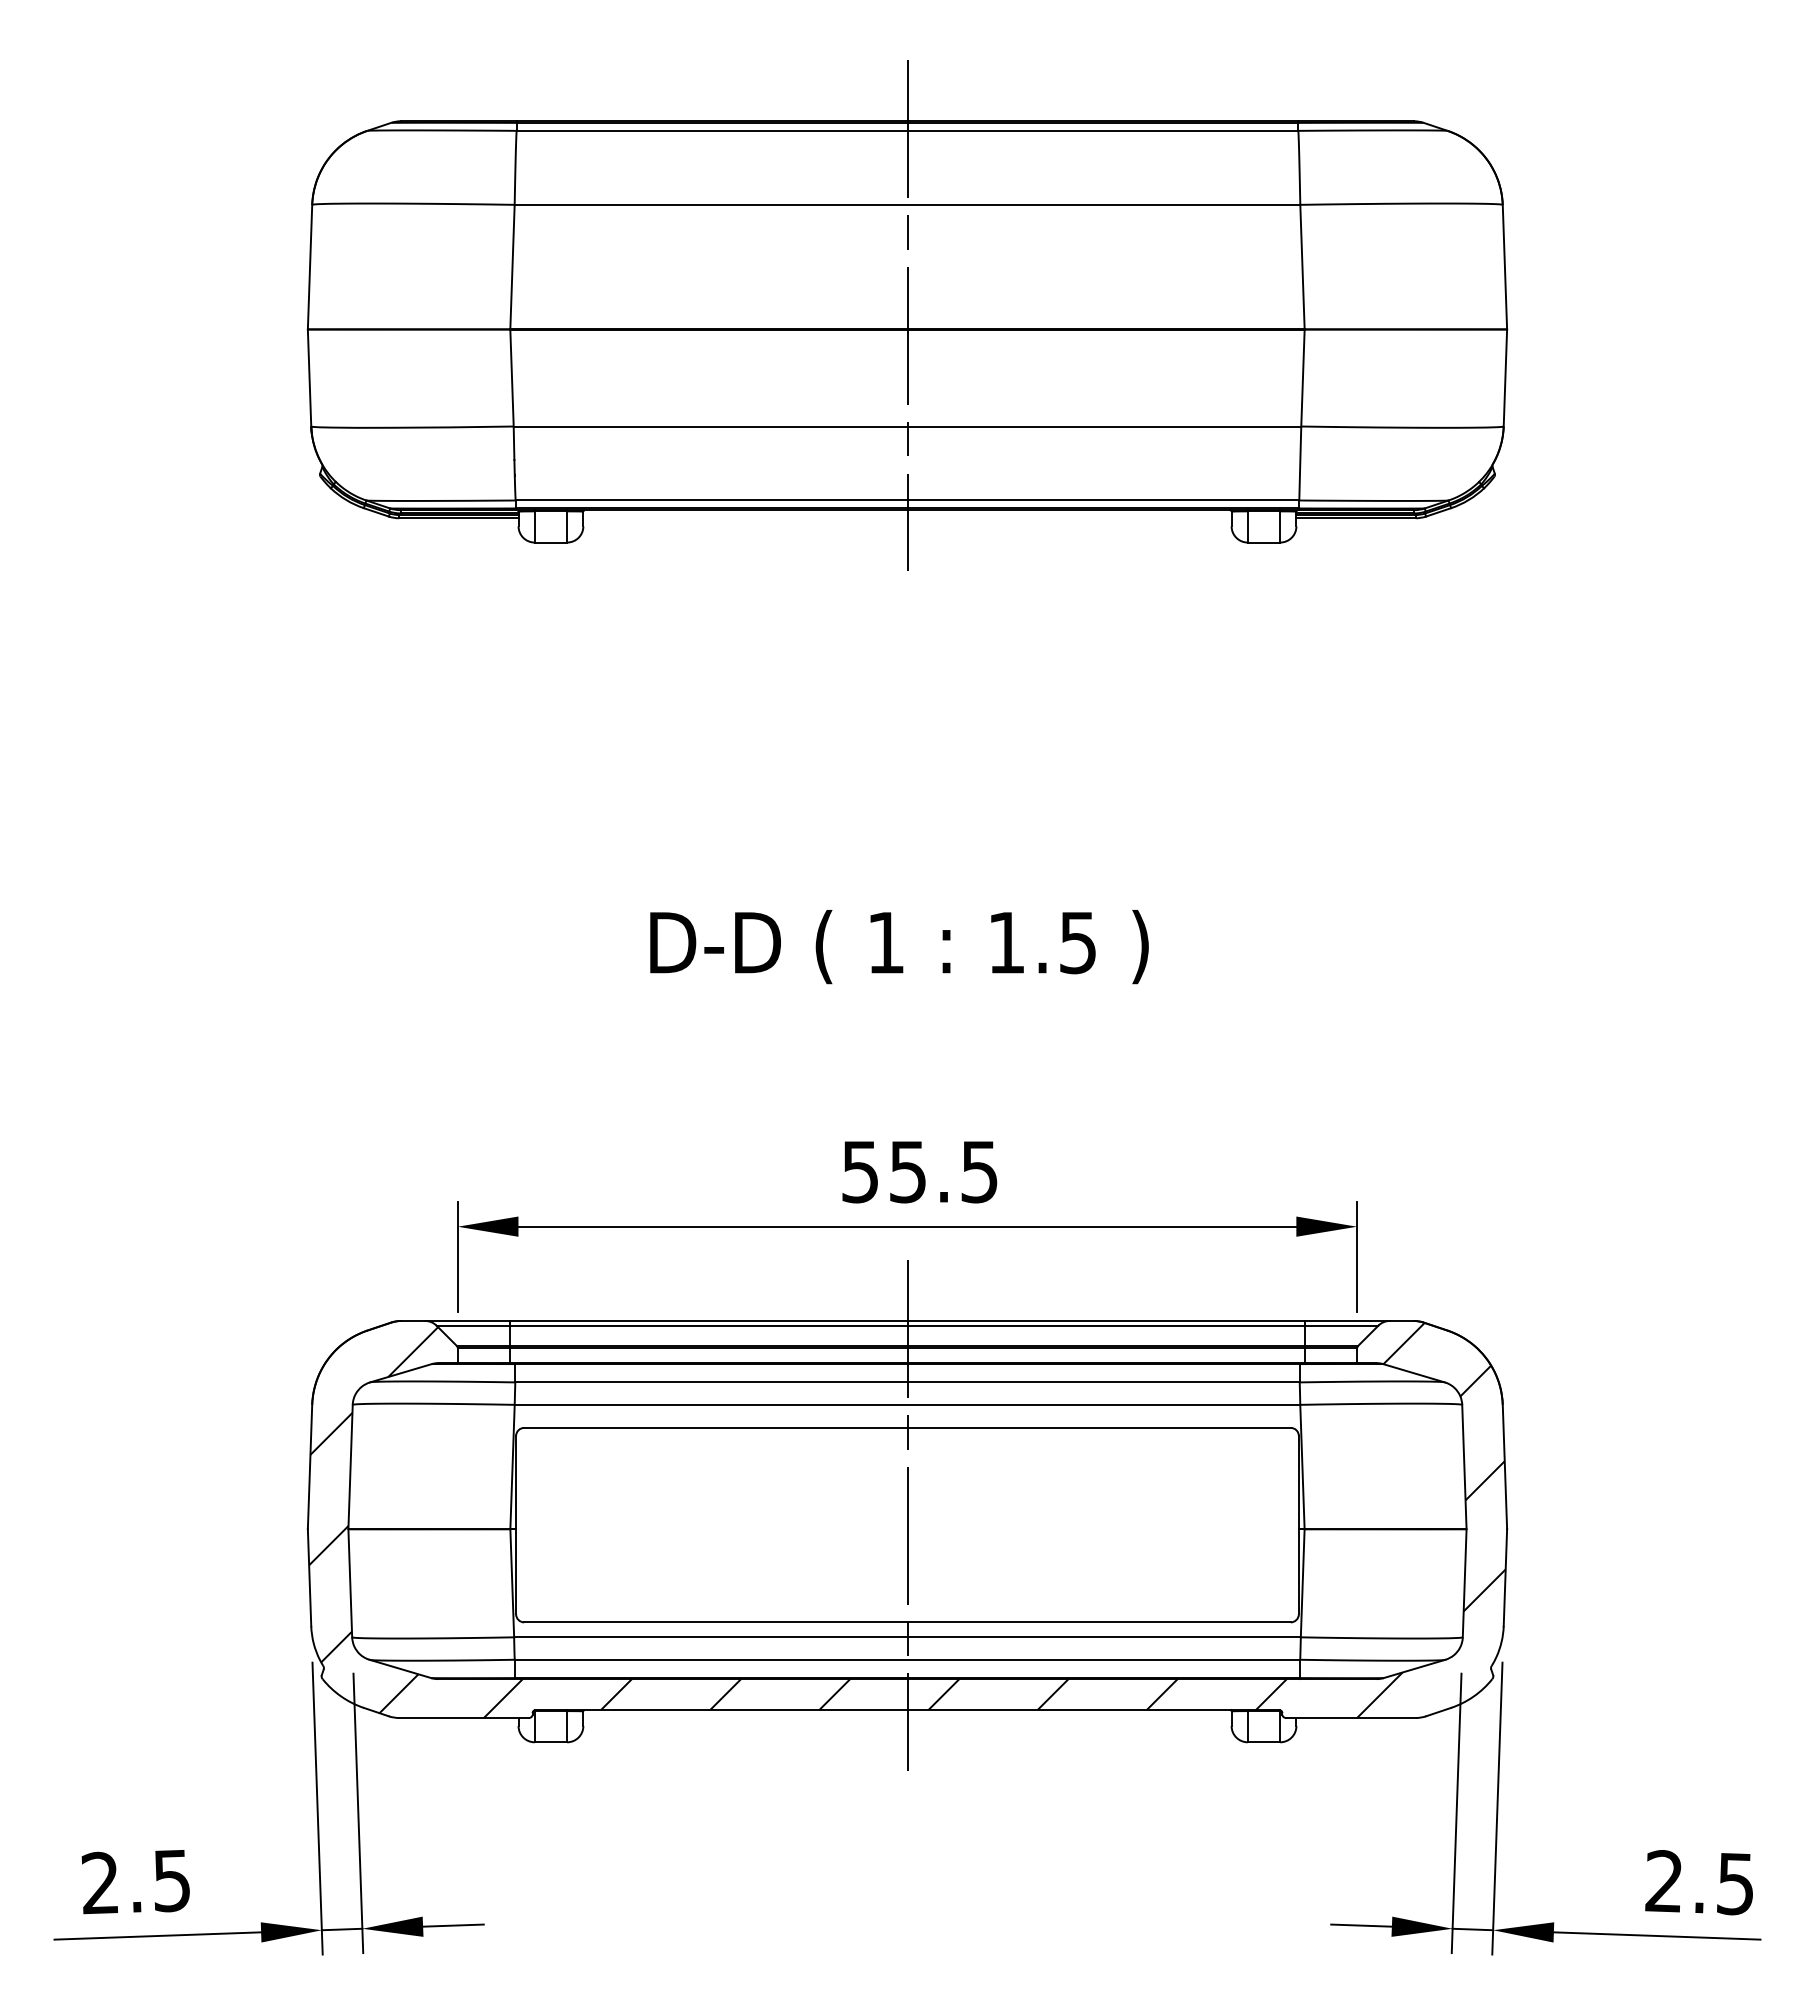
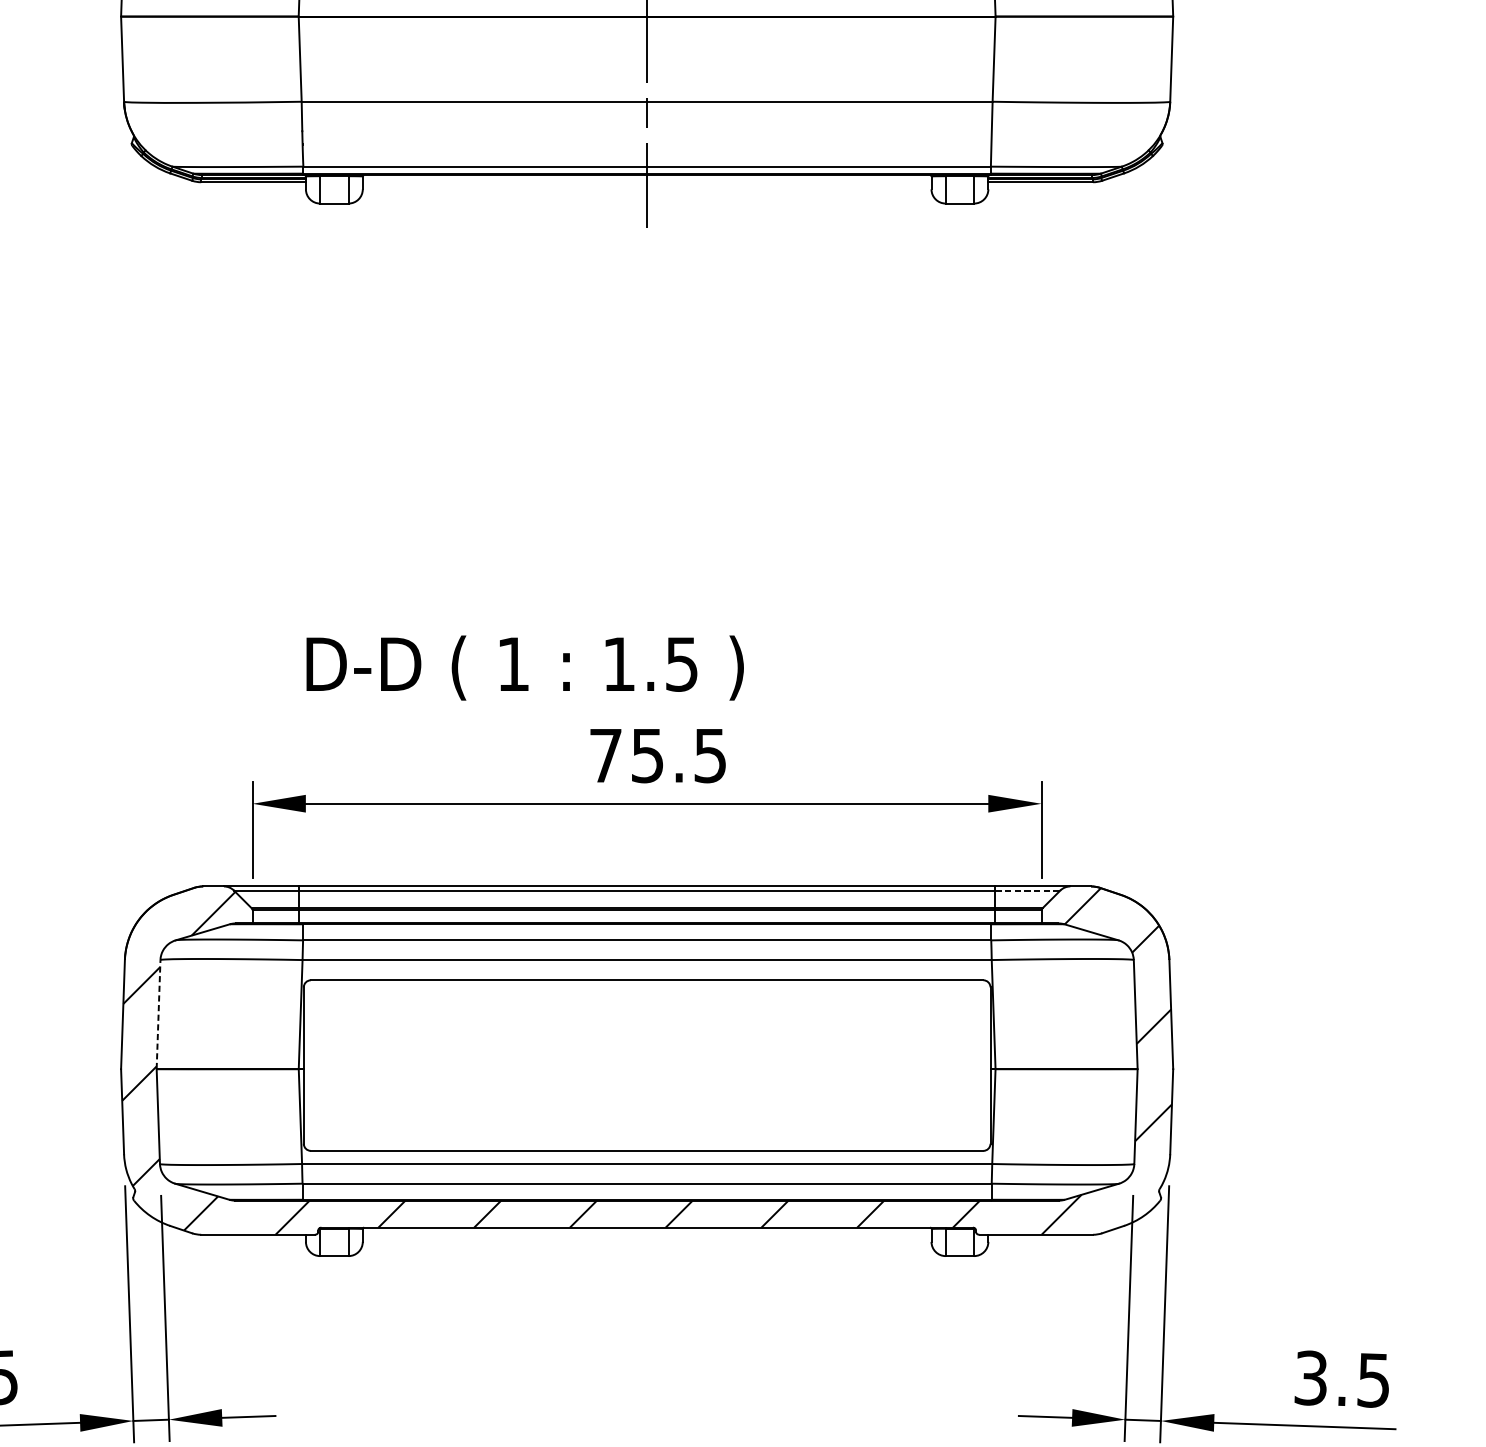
text: (899, 947) -> (525, 668), moved
text: (859, 1172) -> (605, 756), 55.5 -> 75.5
line: (1341, 1325) -> (1027, 890), solid -> dashed
line: (350, 1466) -> (158, 1014), solid -> dashed
line: (907, 1515) -> (647, 1057), removed
text: (1663, 1881) -> (1310, 1378), 2.5 -> 3.5

